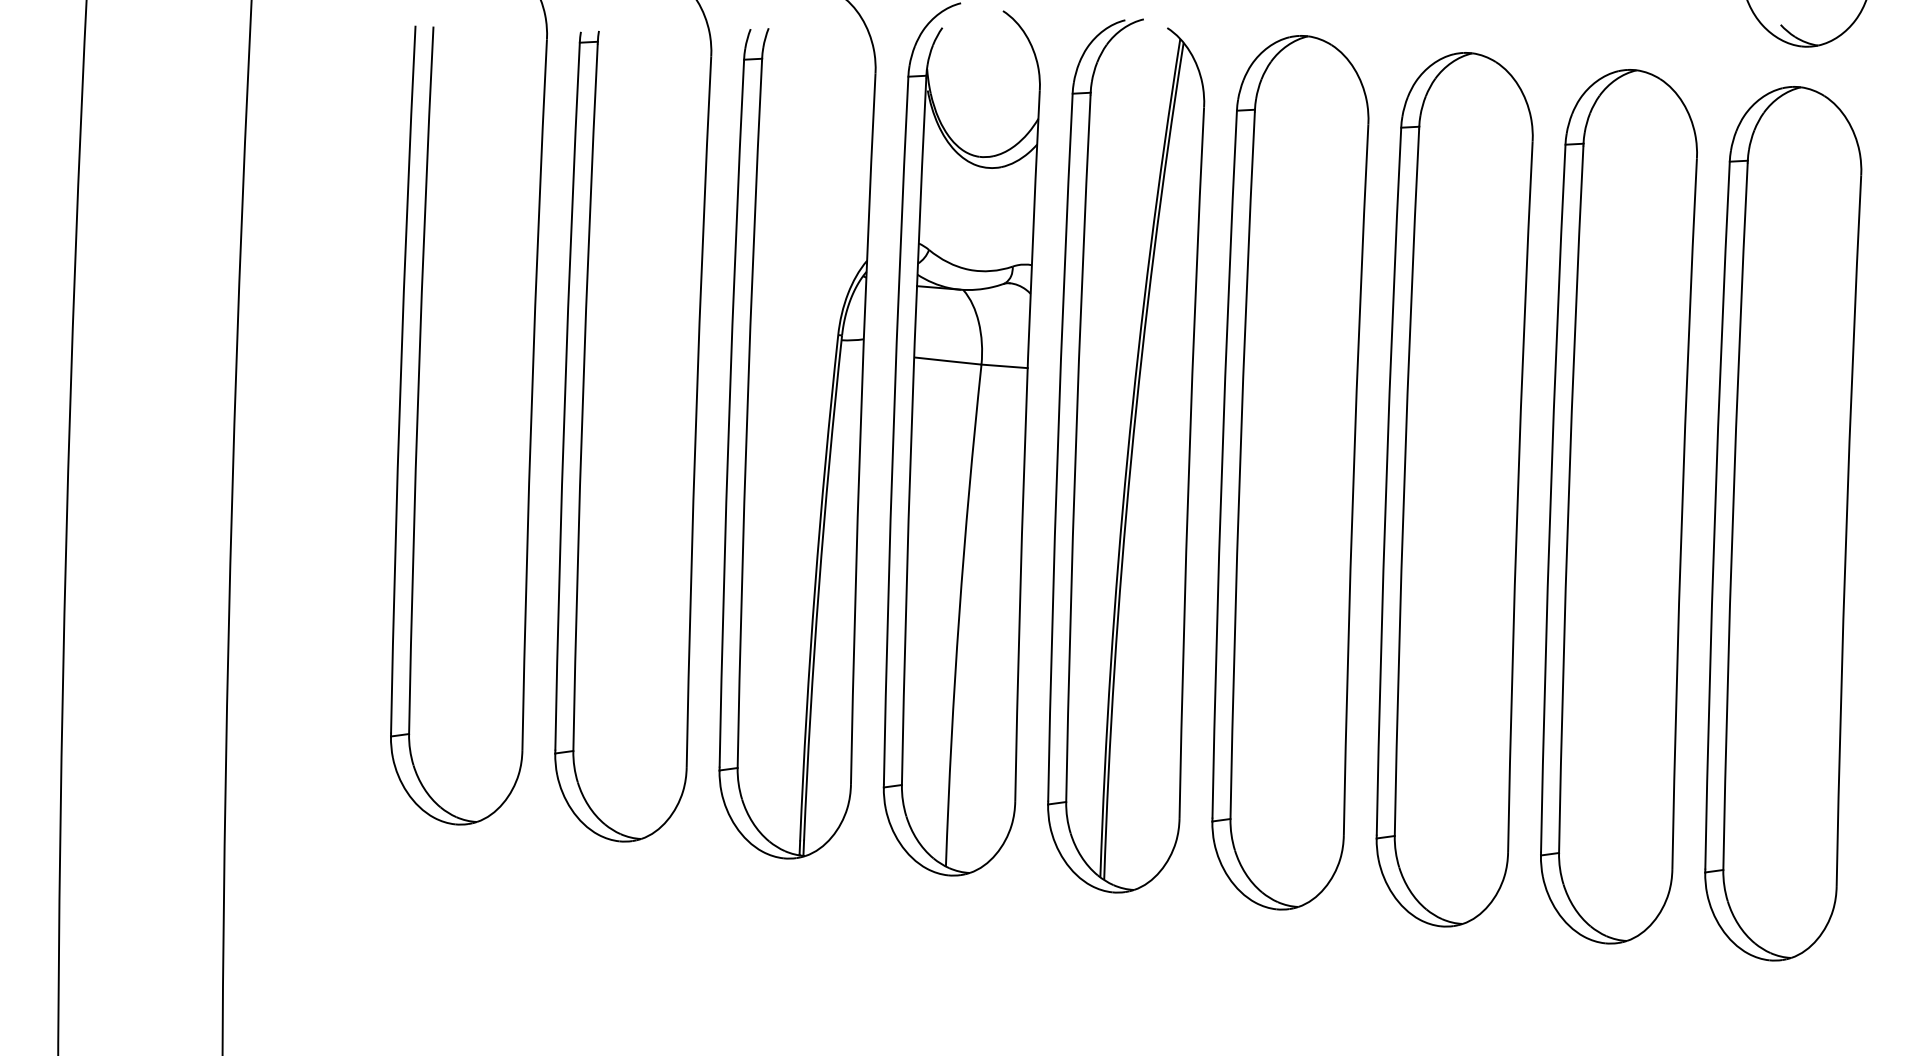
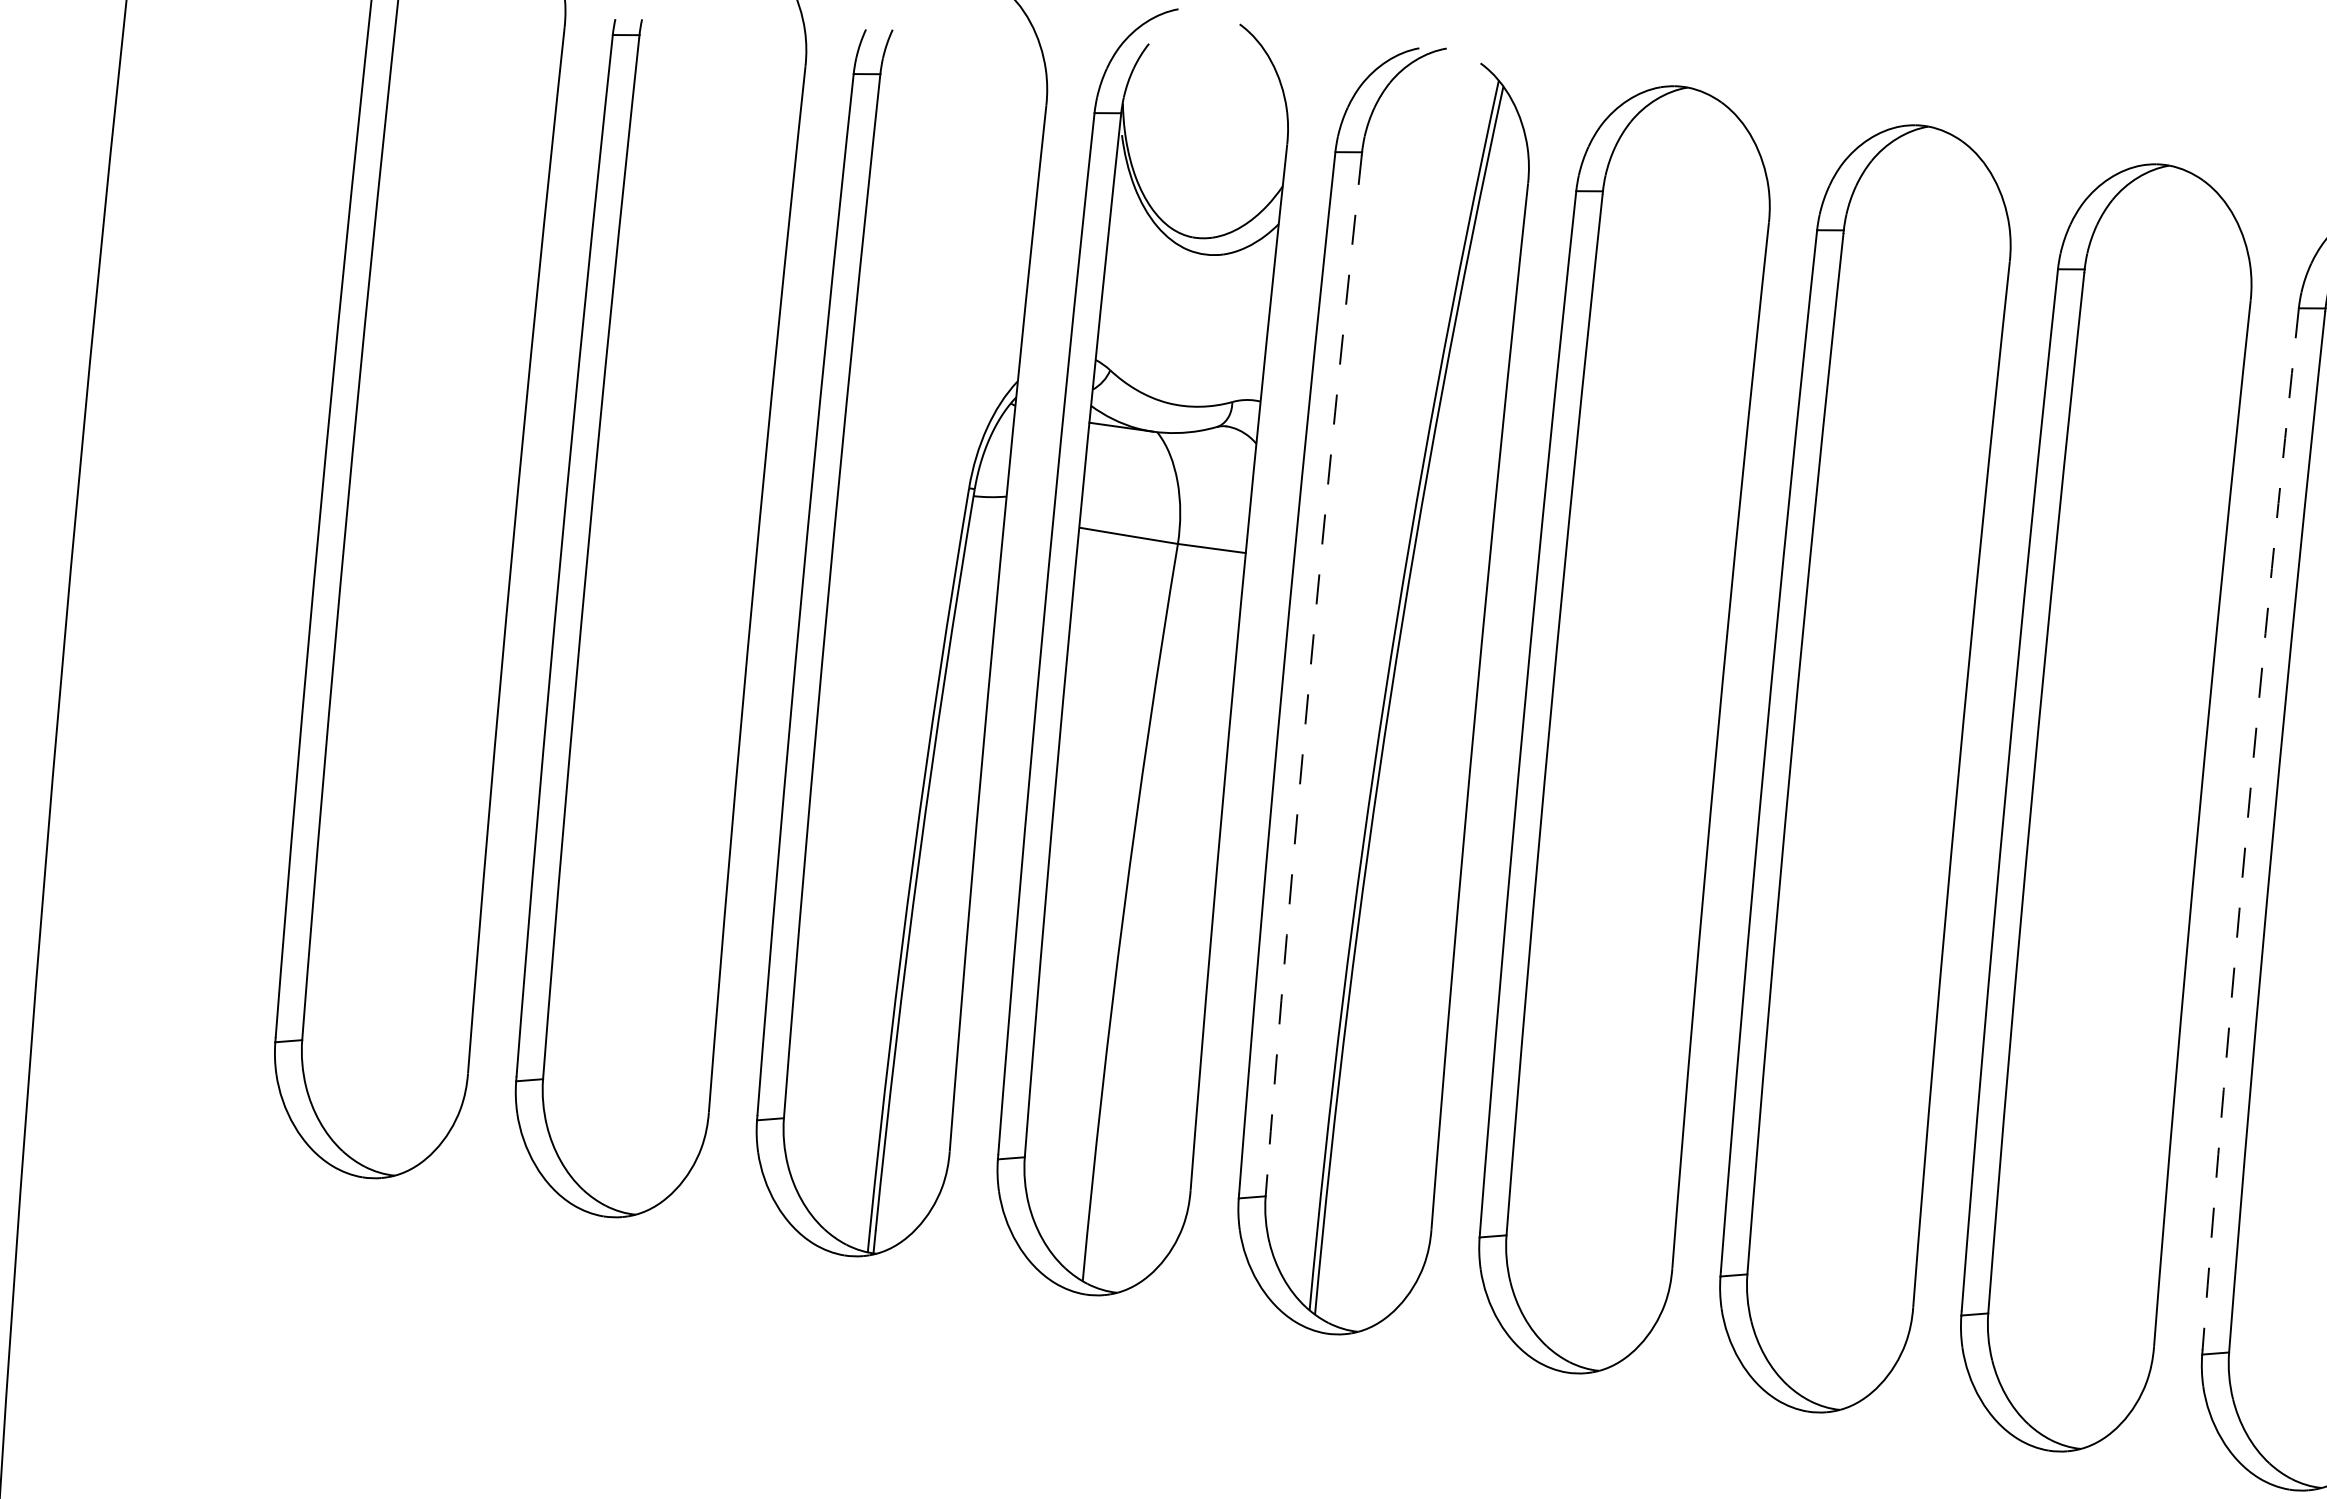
arc: (1075, 448) -> (1309, 675), solid -> dashed
arc: (1714, 515) -> (2246, 828), solid -> dashed

